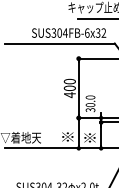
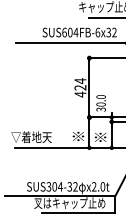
text: (53, 33) -> (64, 32), SUS304FB-6x32 -> SUS604FB-6x32
text: (69, 85) -> (80, 84), 400 -> 424

